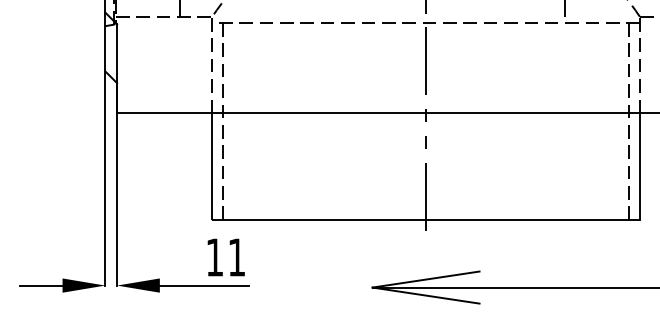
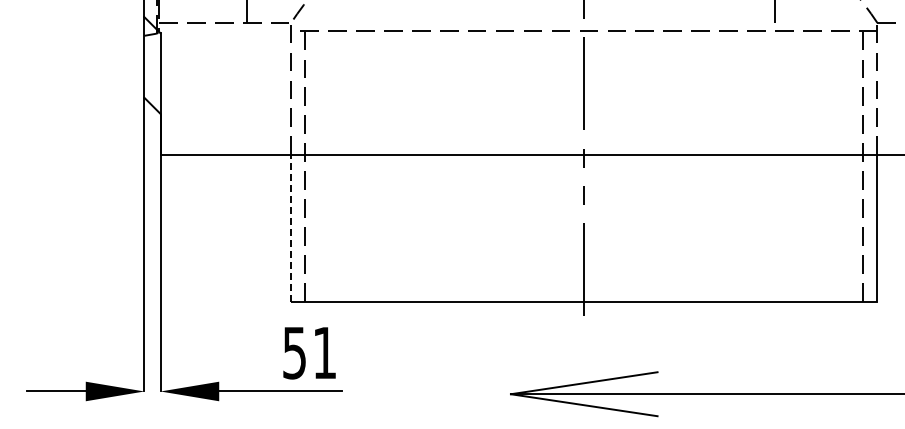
line: (212, 165) -> (291, 227), solid -> dashed
text: (214, 257) -> (294, 353), 11 -> 51

